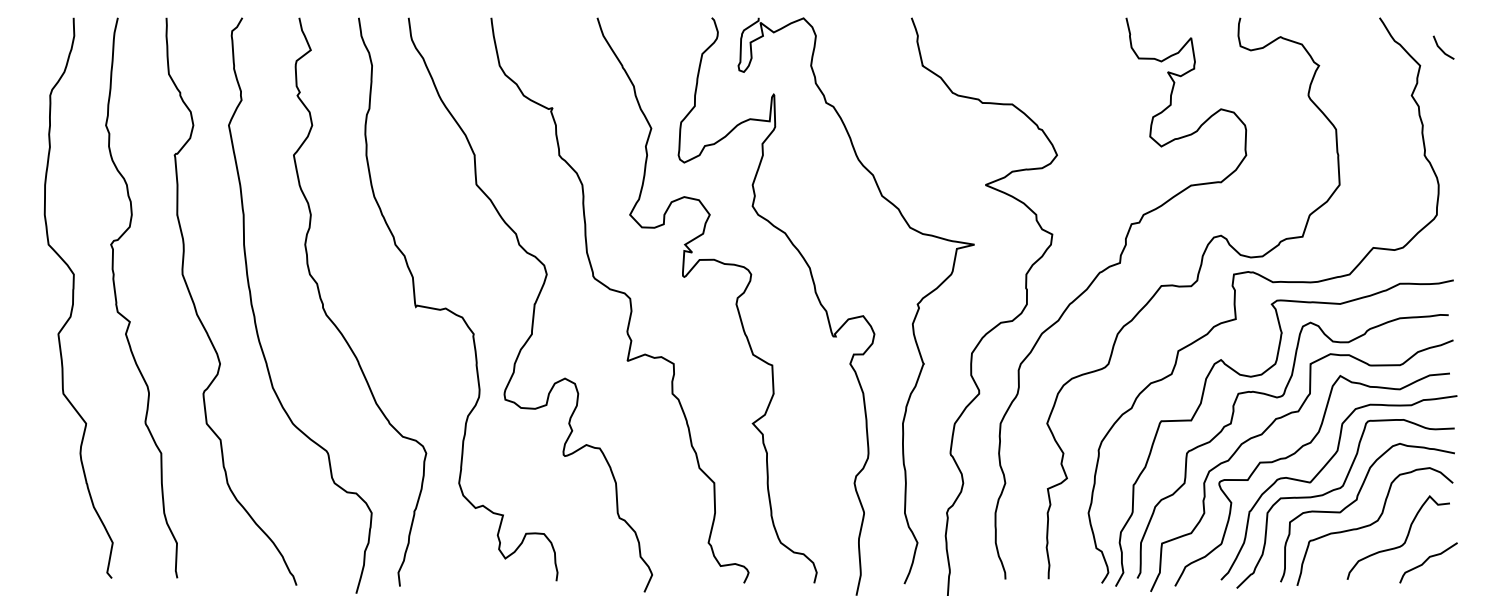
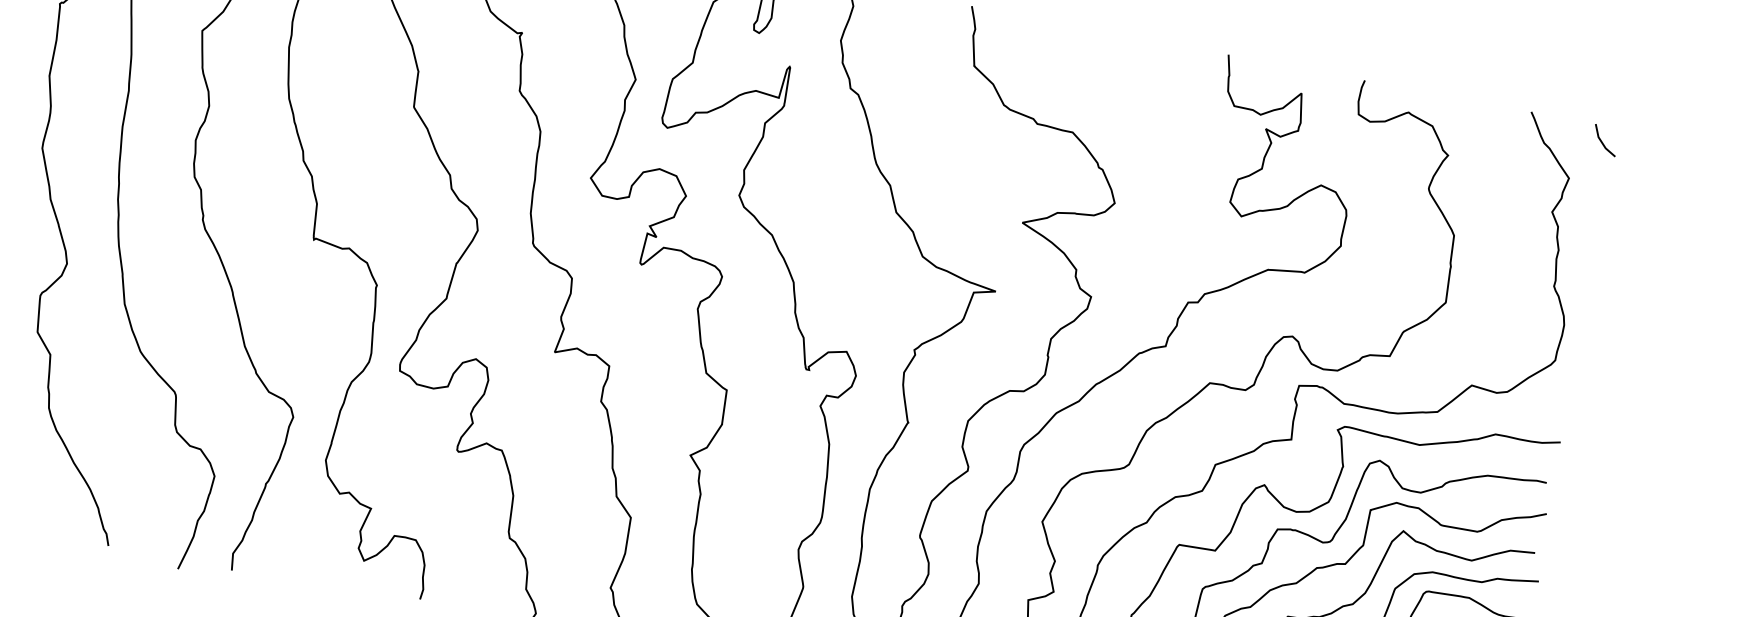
line: (1441, 48) -> (1602, 141), moved

